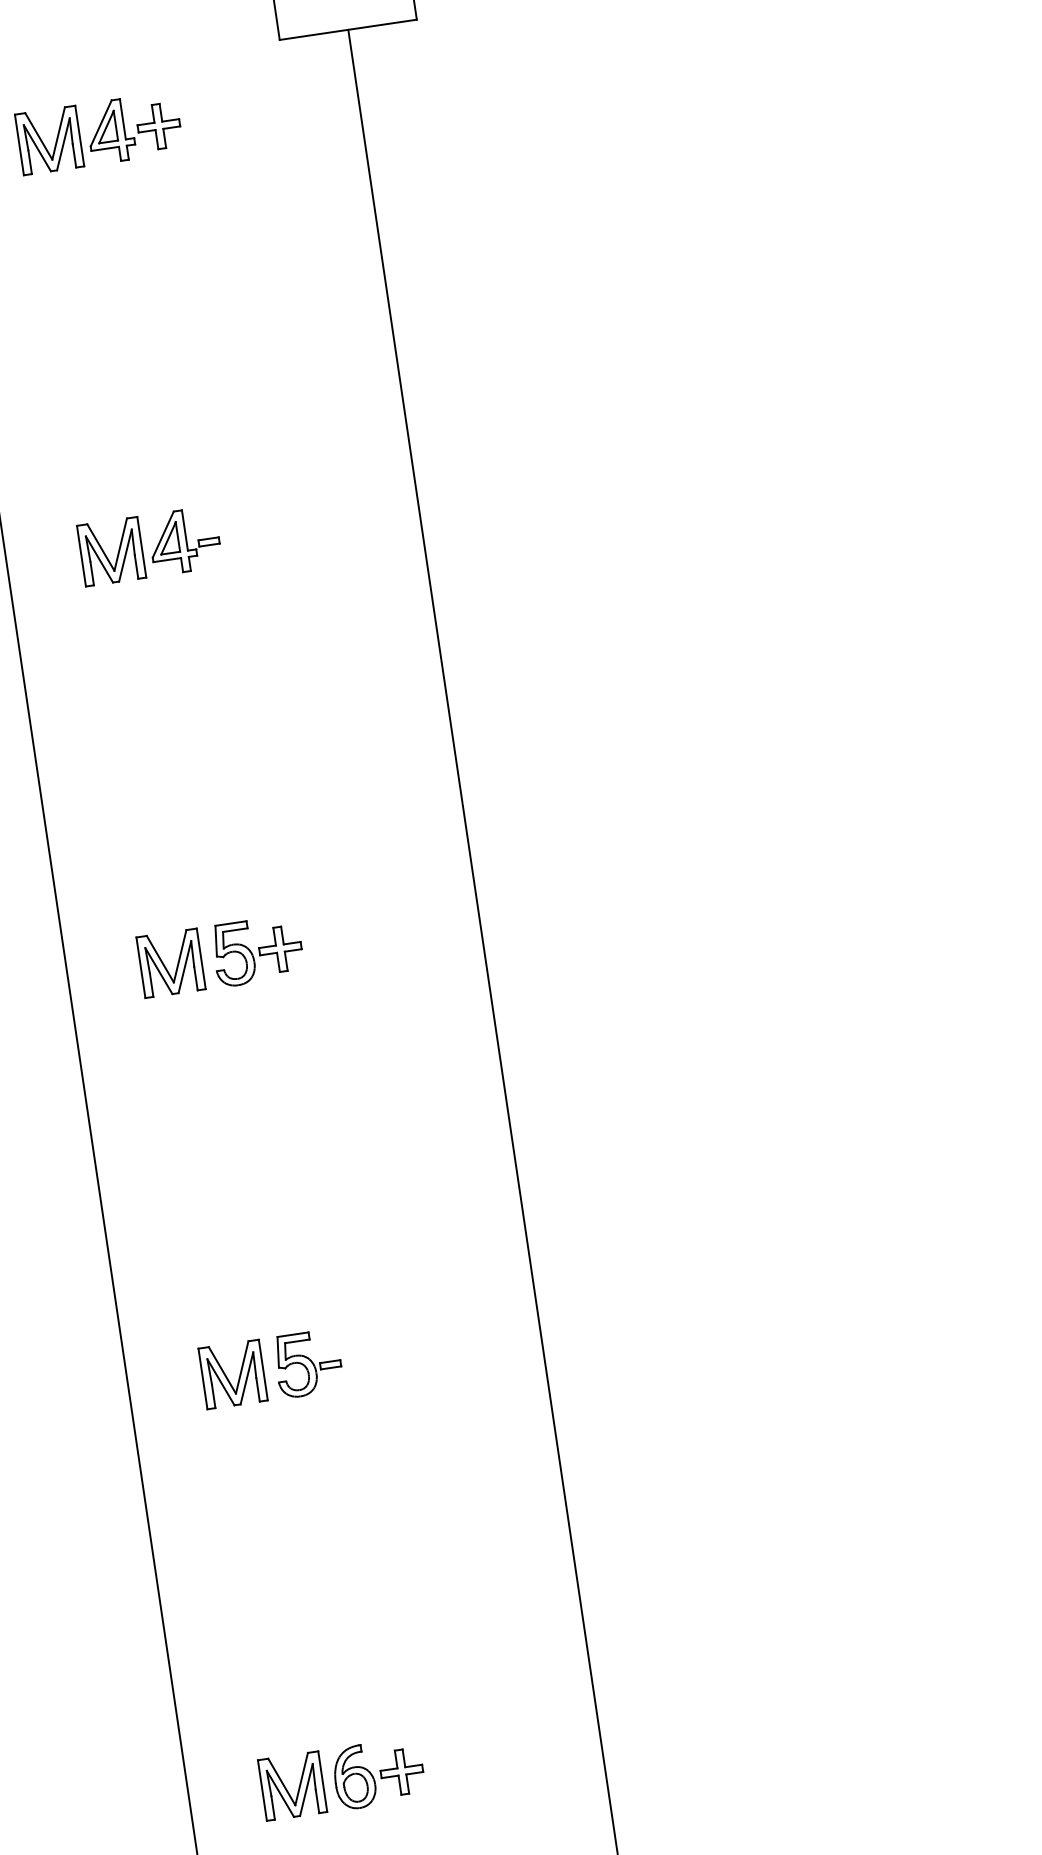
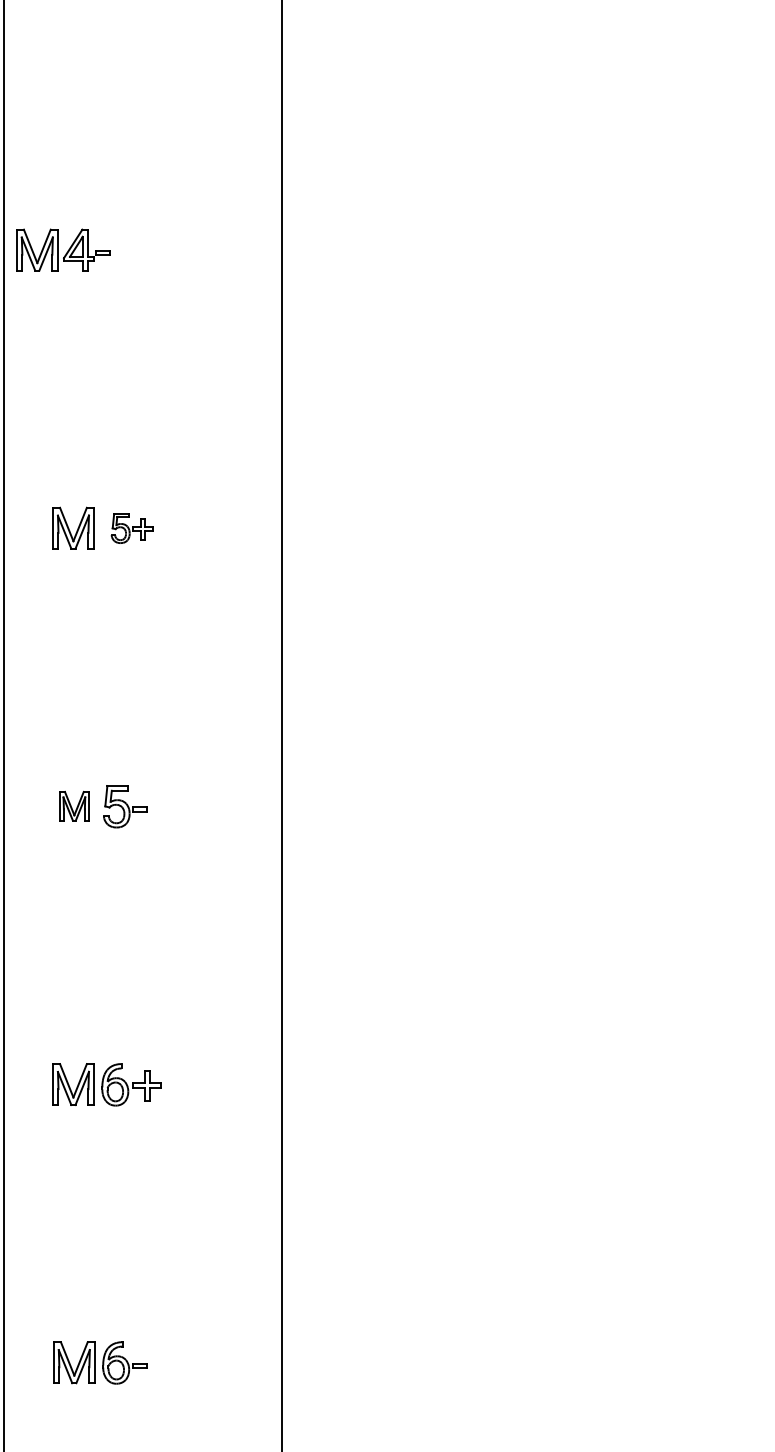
part: (150, 545) -> (63, 249), moved
part: (256, 950) -> (131, 528), size x0.7
part: (233, 1373) -> (74, 805), size x0.7

